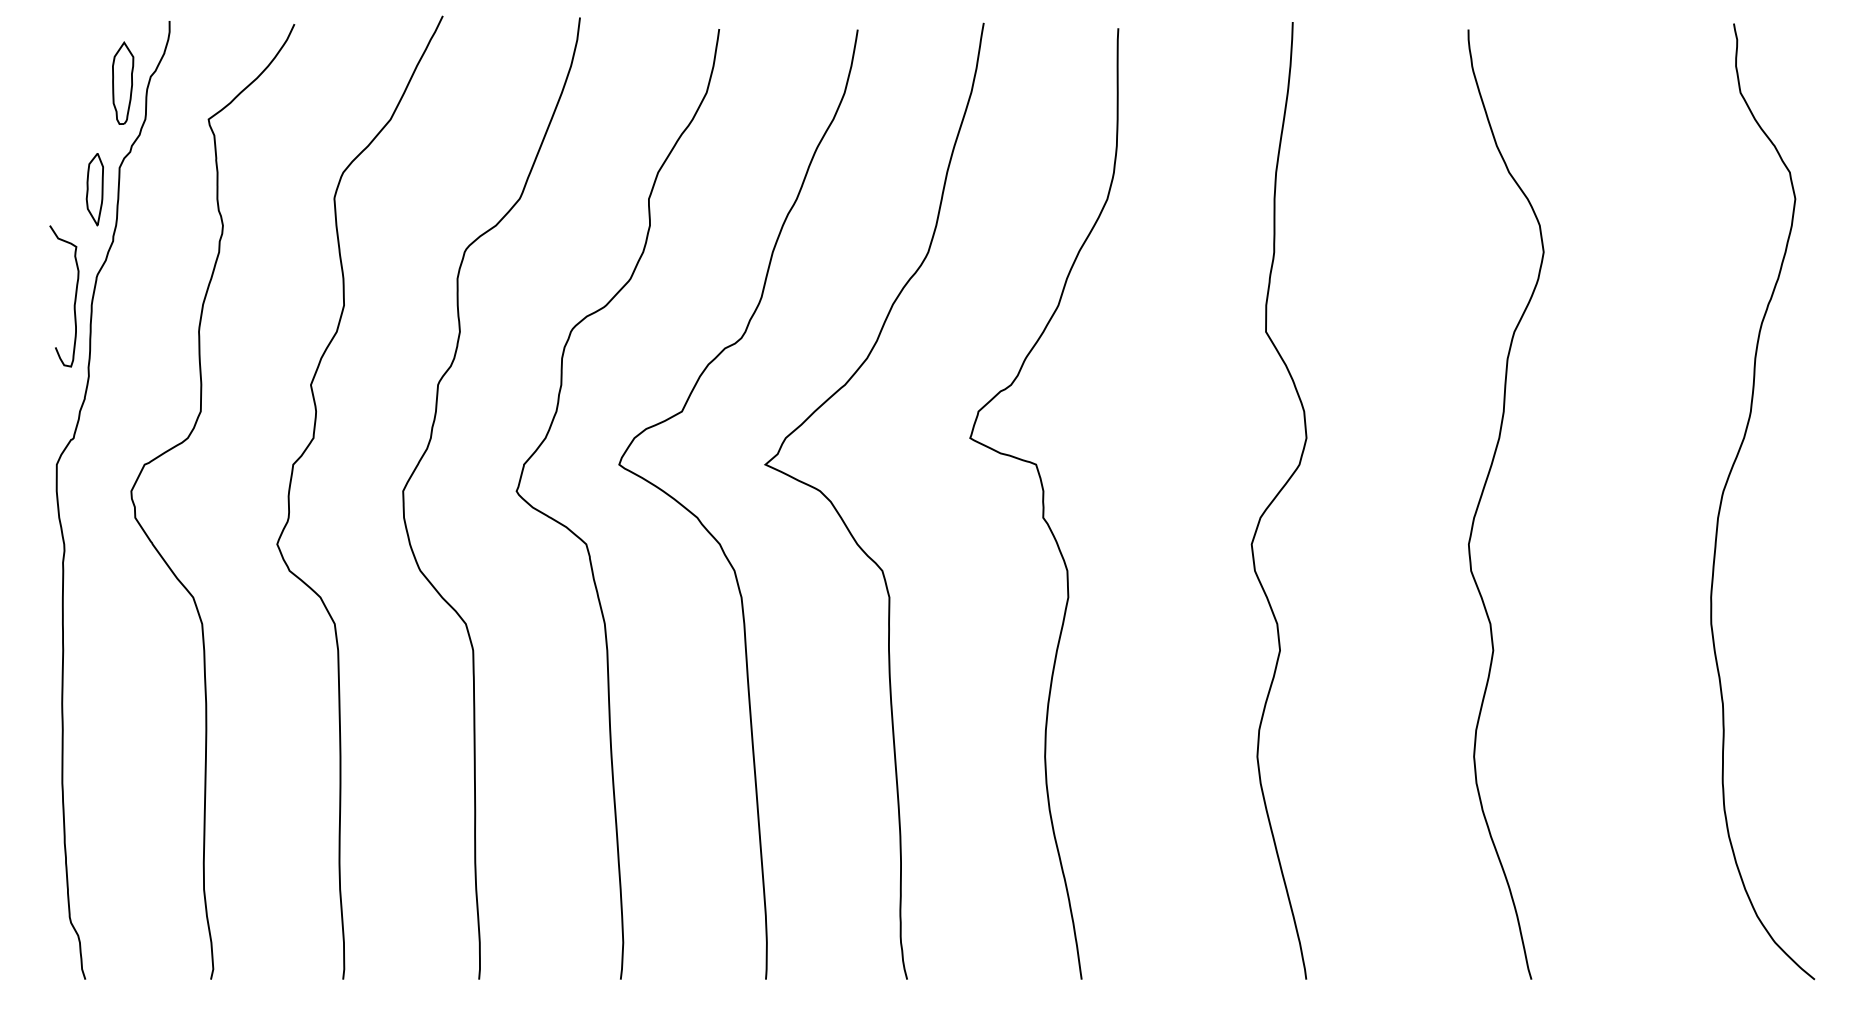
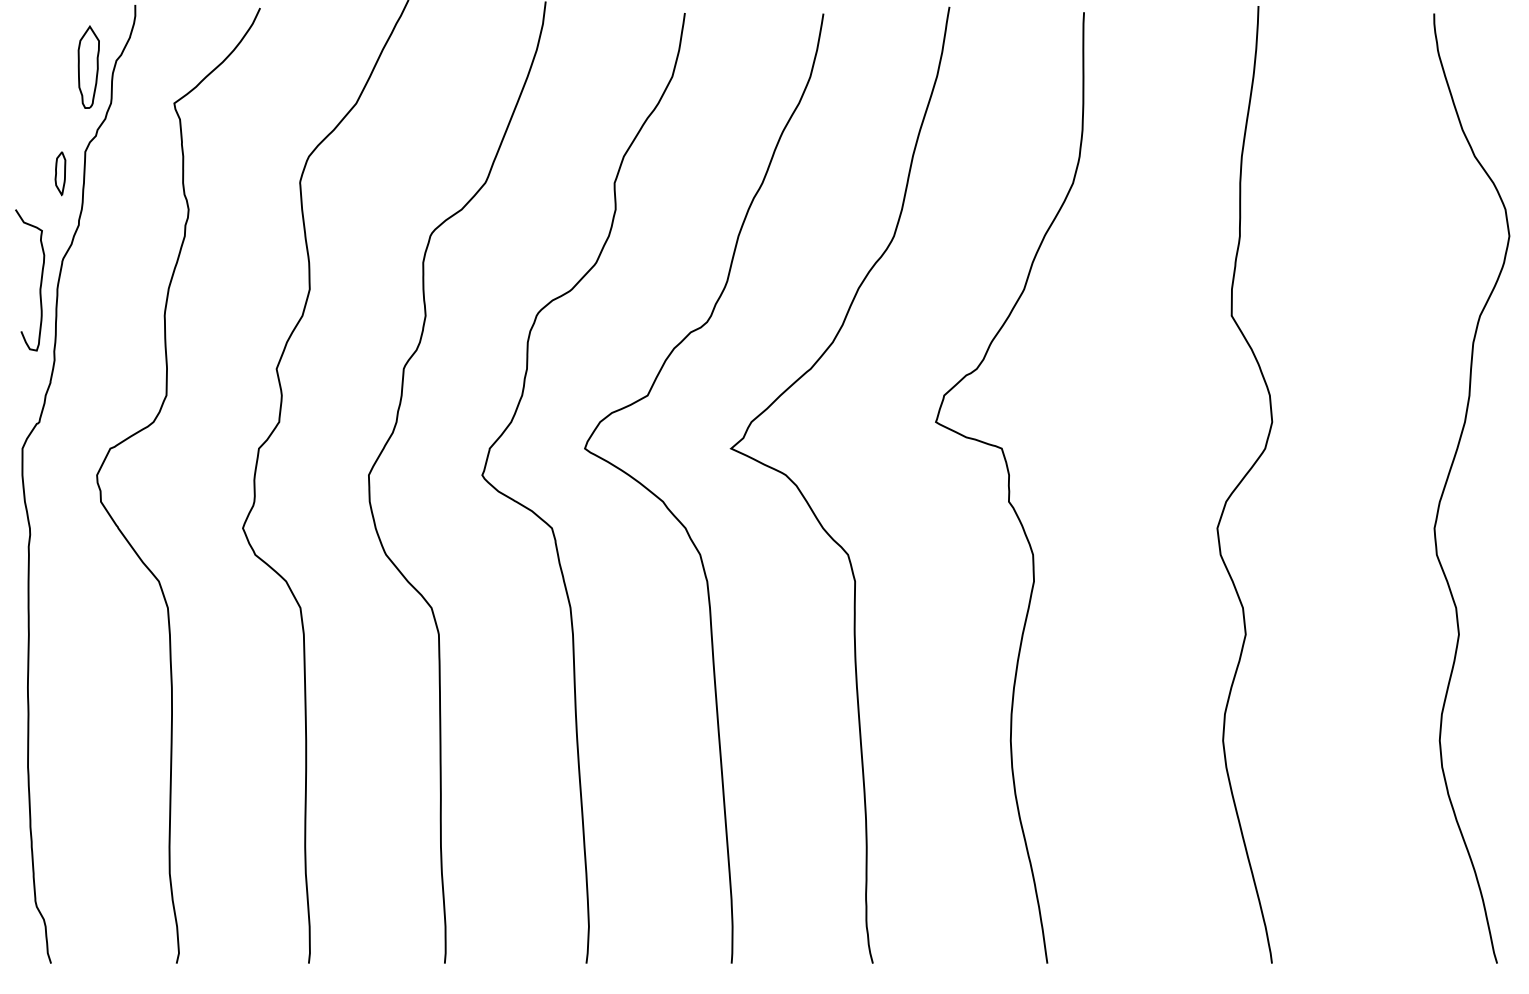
part: (94, 189) -> (60, 173), size x0.6

